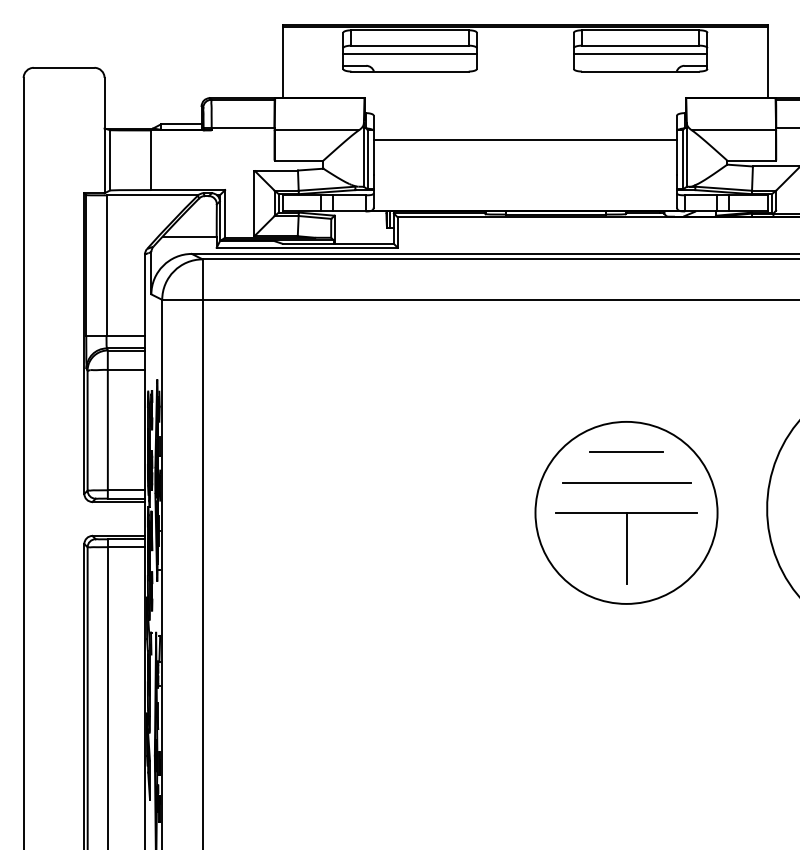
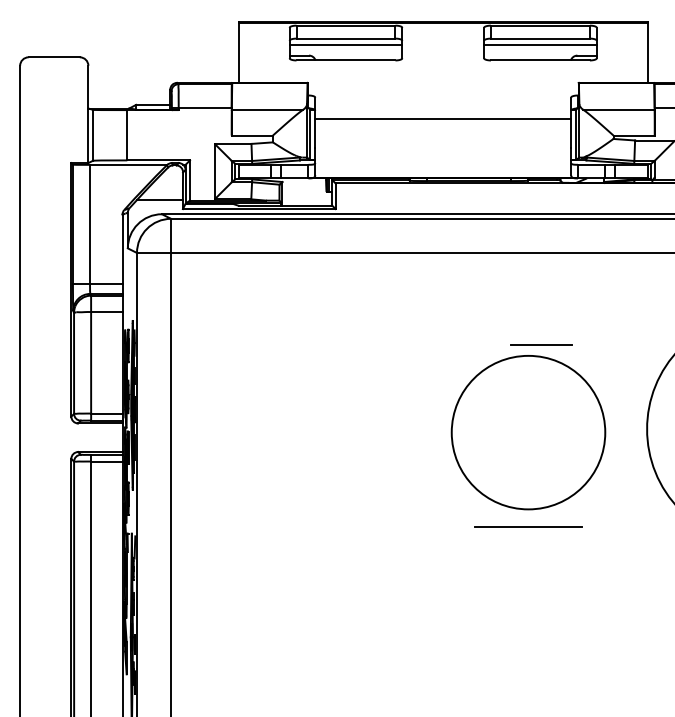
line: (626, 451) -> (541, 344), moved
line: (626, 481) -> (528, 526), moved
part: (626, 548) -> (528, 462), removed

